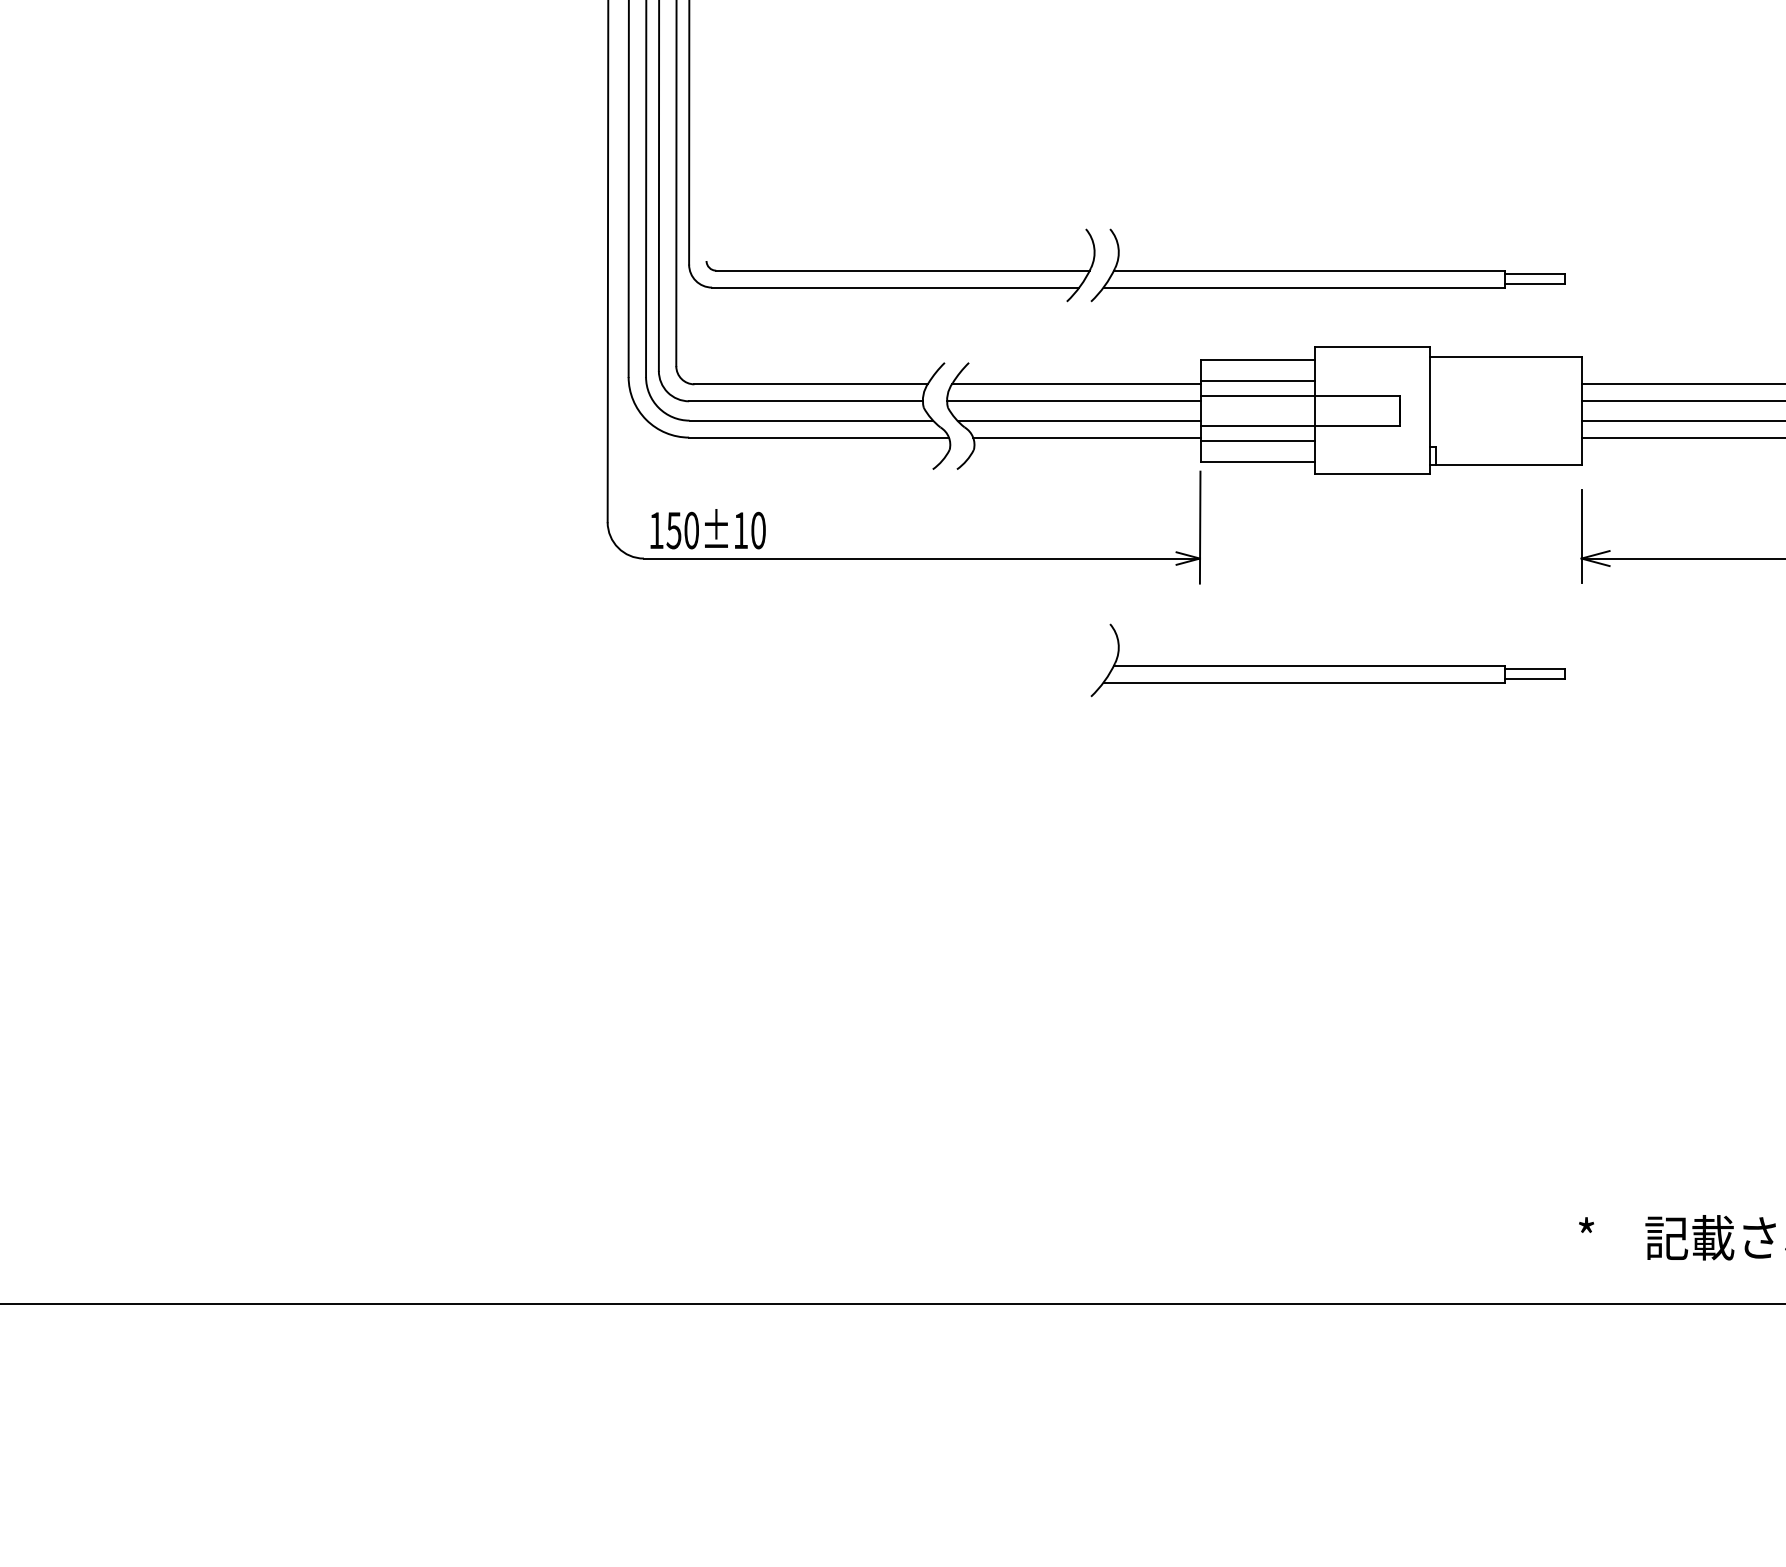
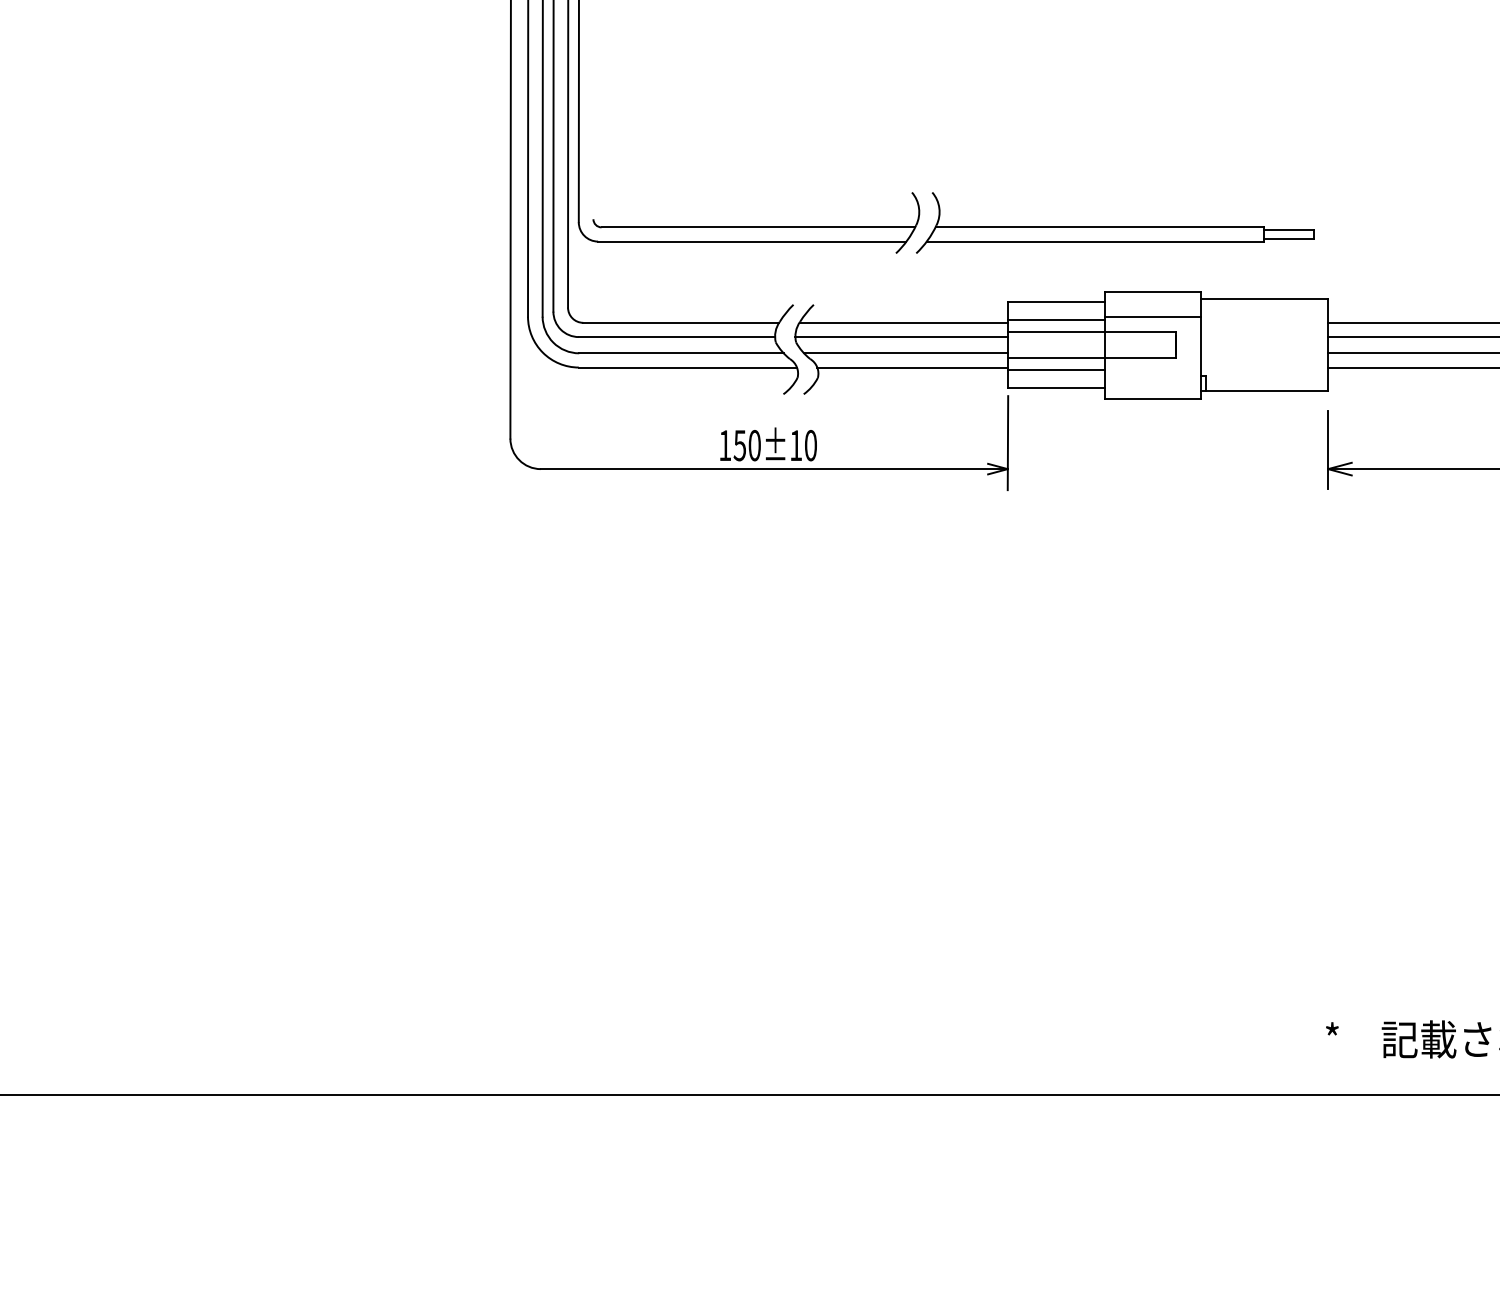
line: (1372, 377) -> (1152, 317), added
text: (707, 529) -> (768, 444), moved
part: (1327, 660) -> (1114, 554), removed

